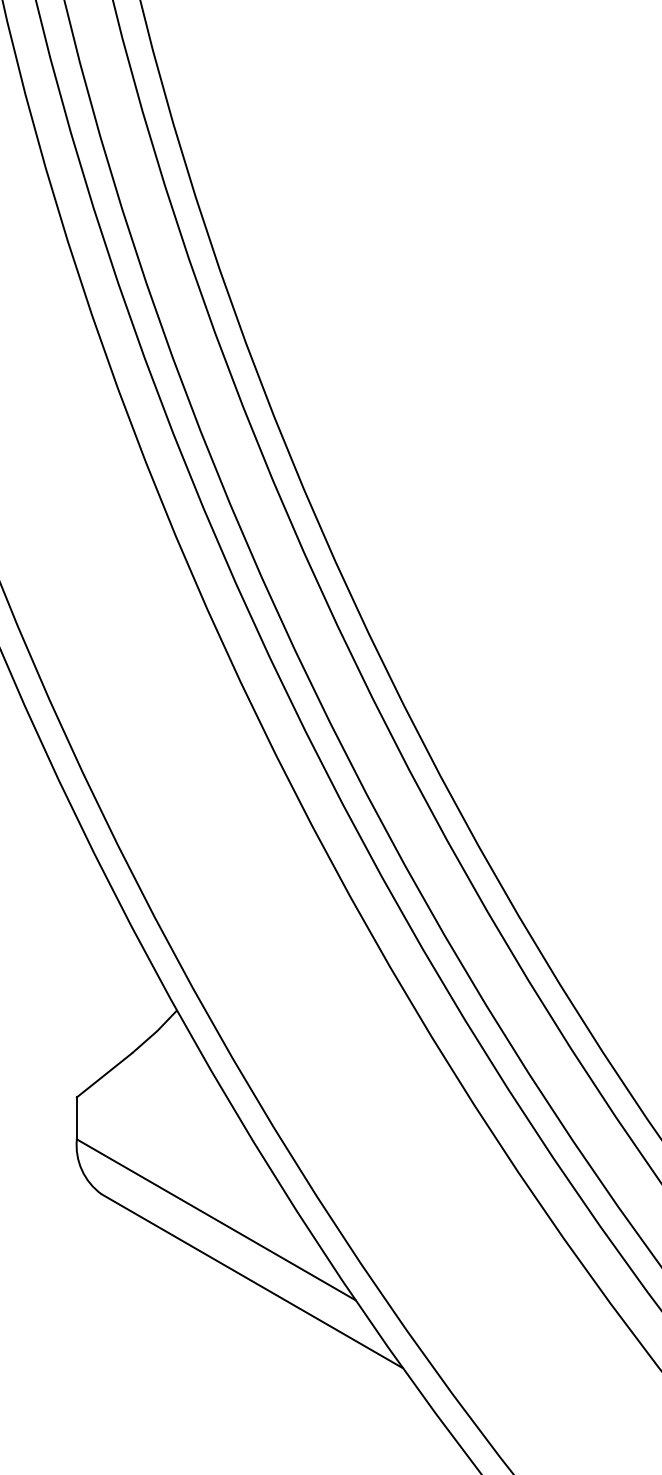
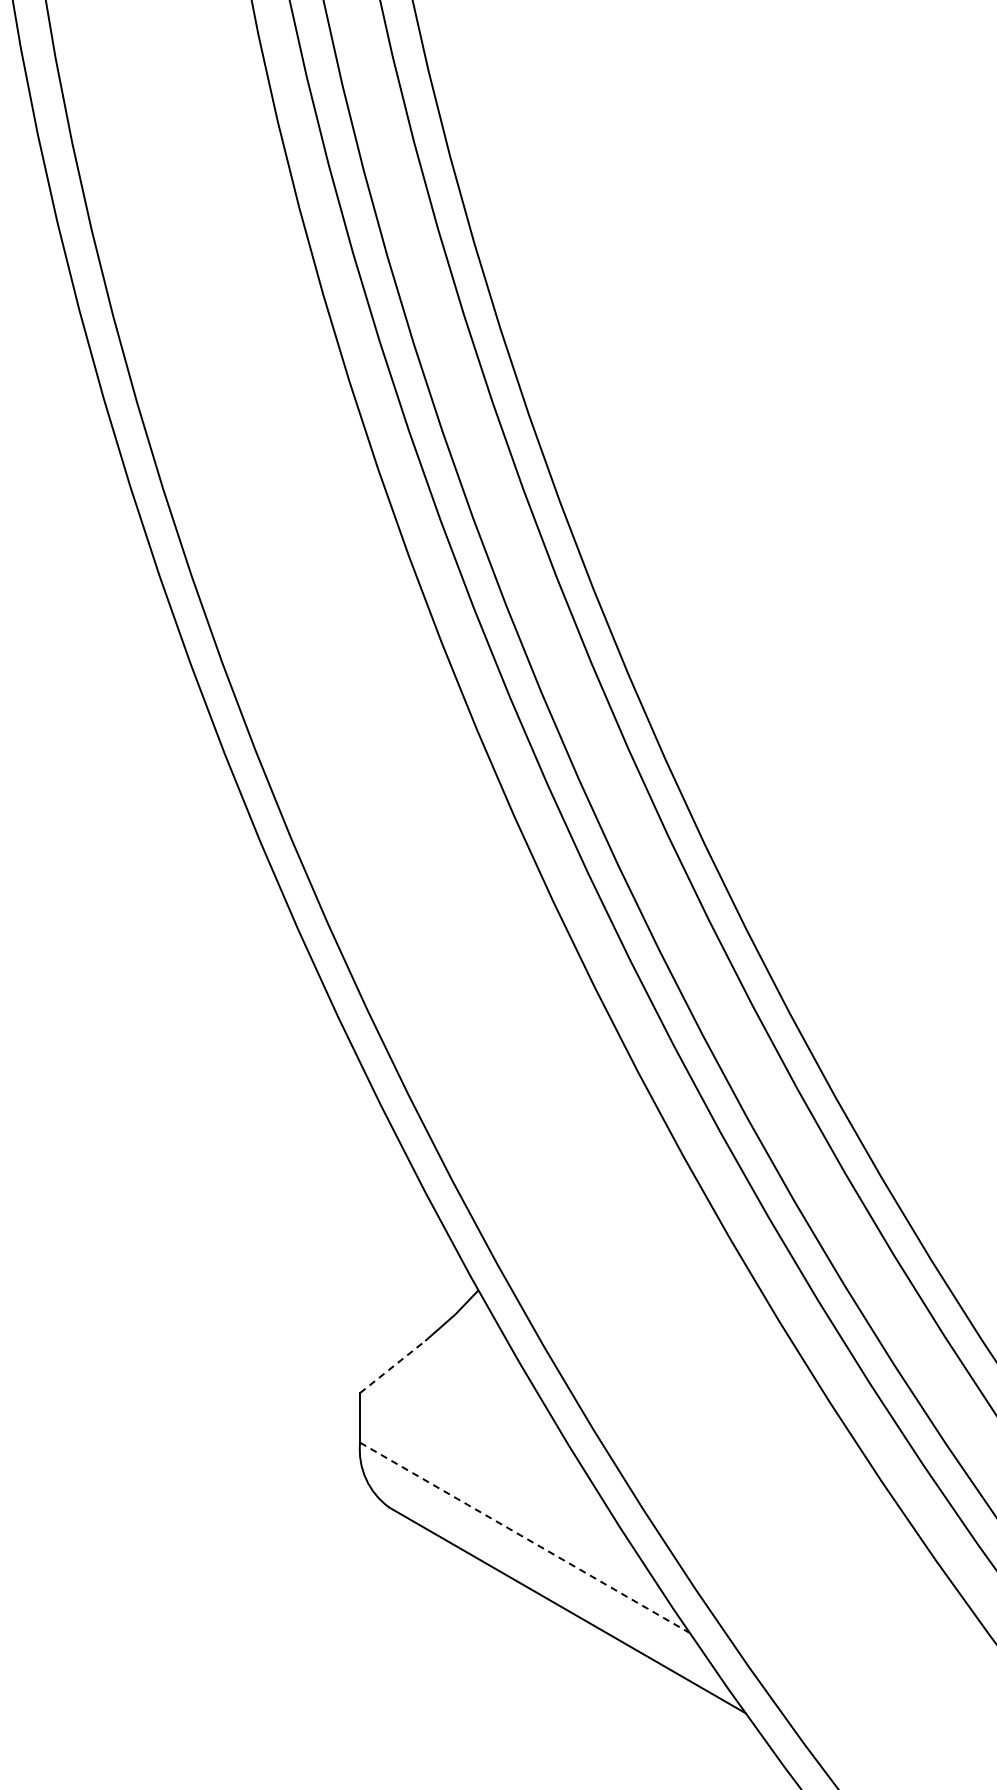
line: (104, 1075) -> (392, 1367), solid -> dashed
line: (216, 1220) -> (525, 1538), solid -> dashed

